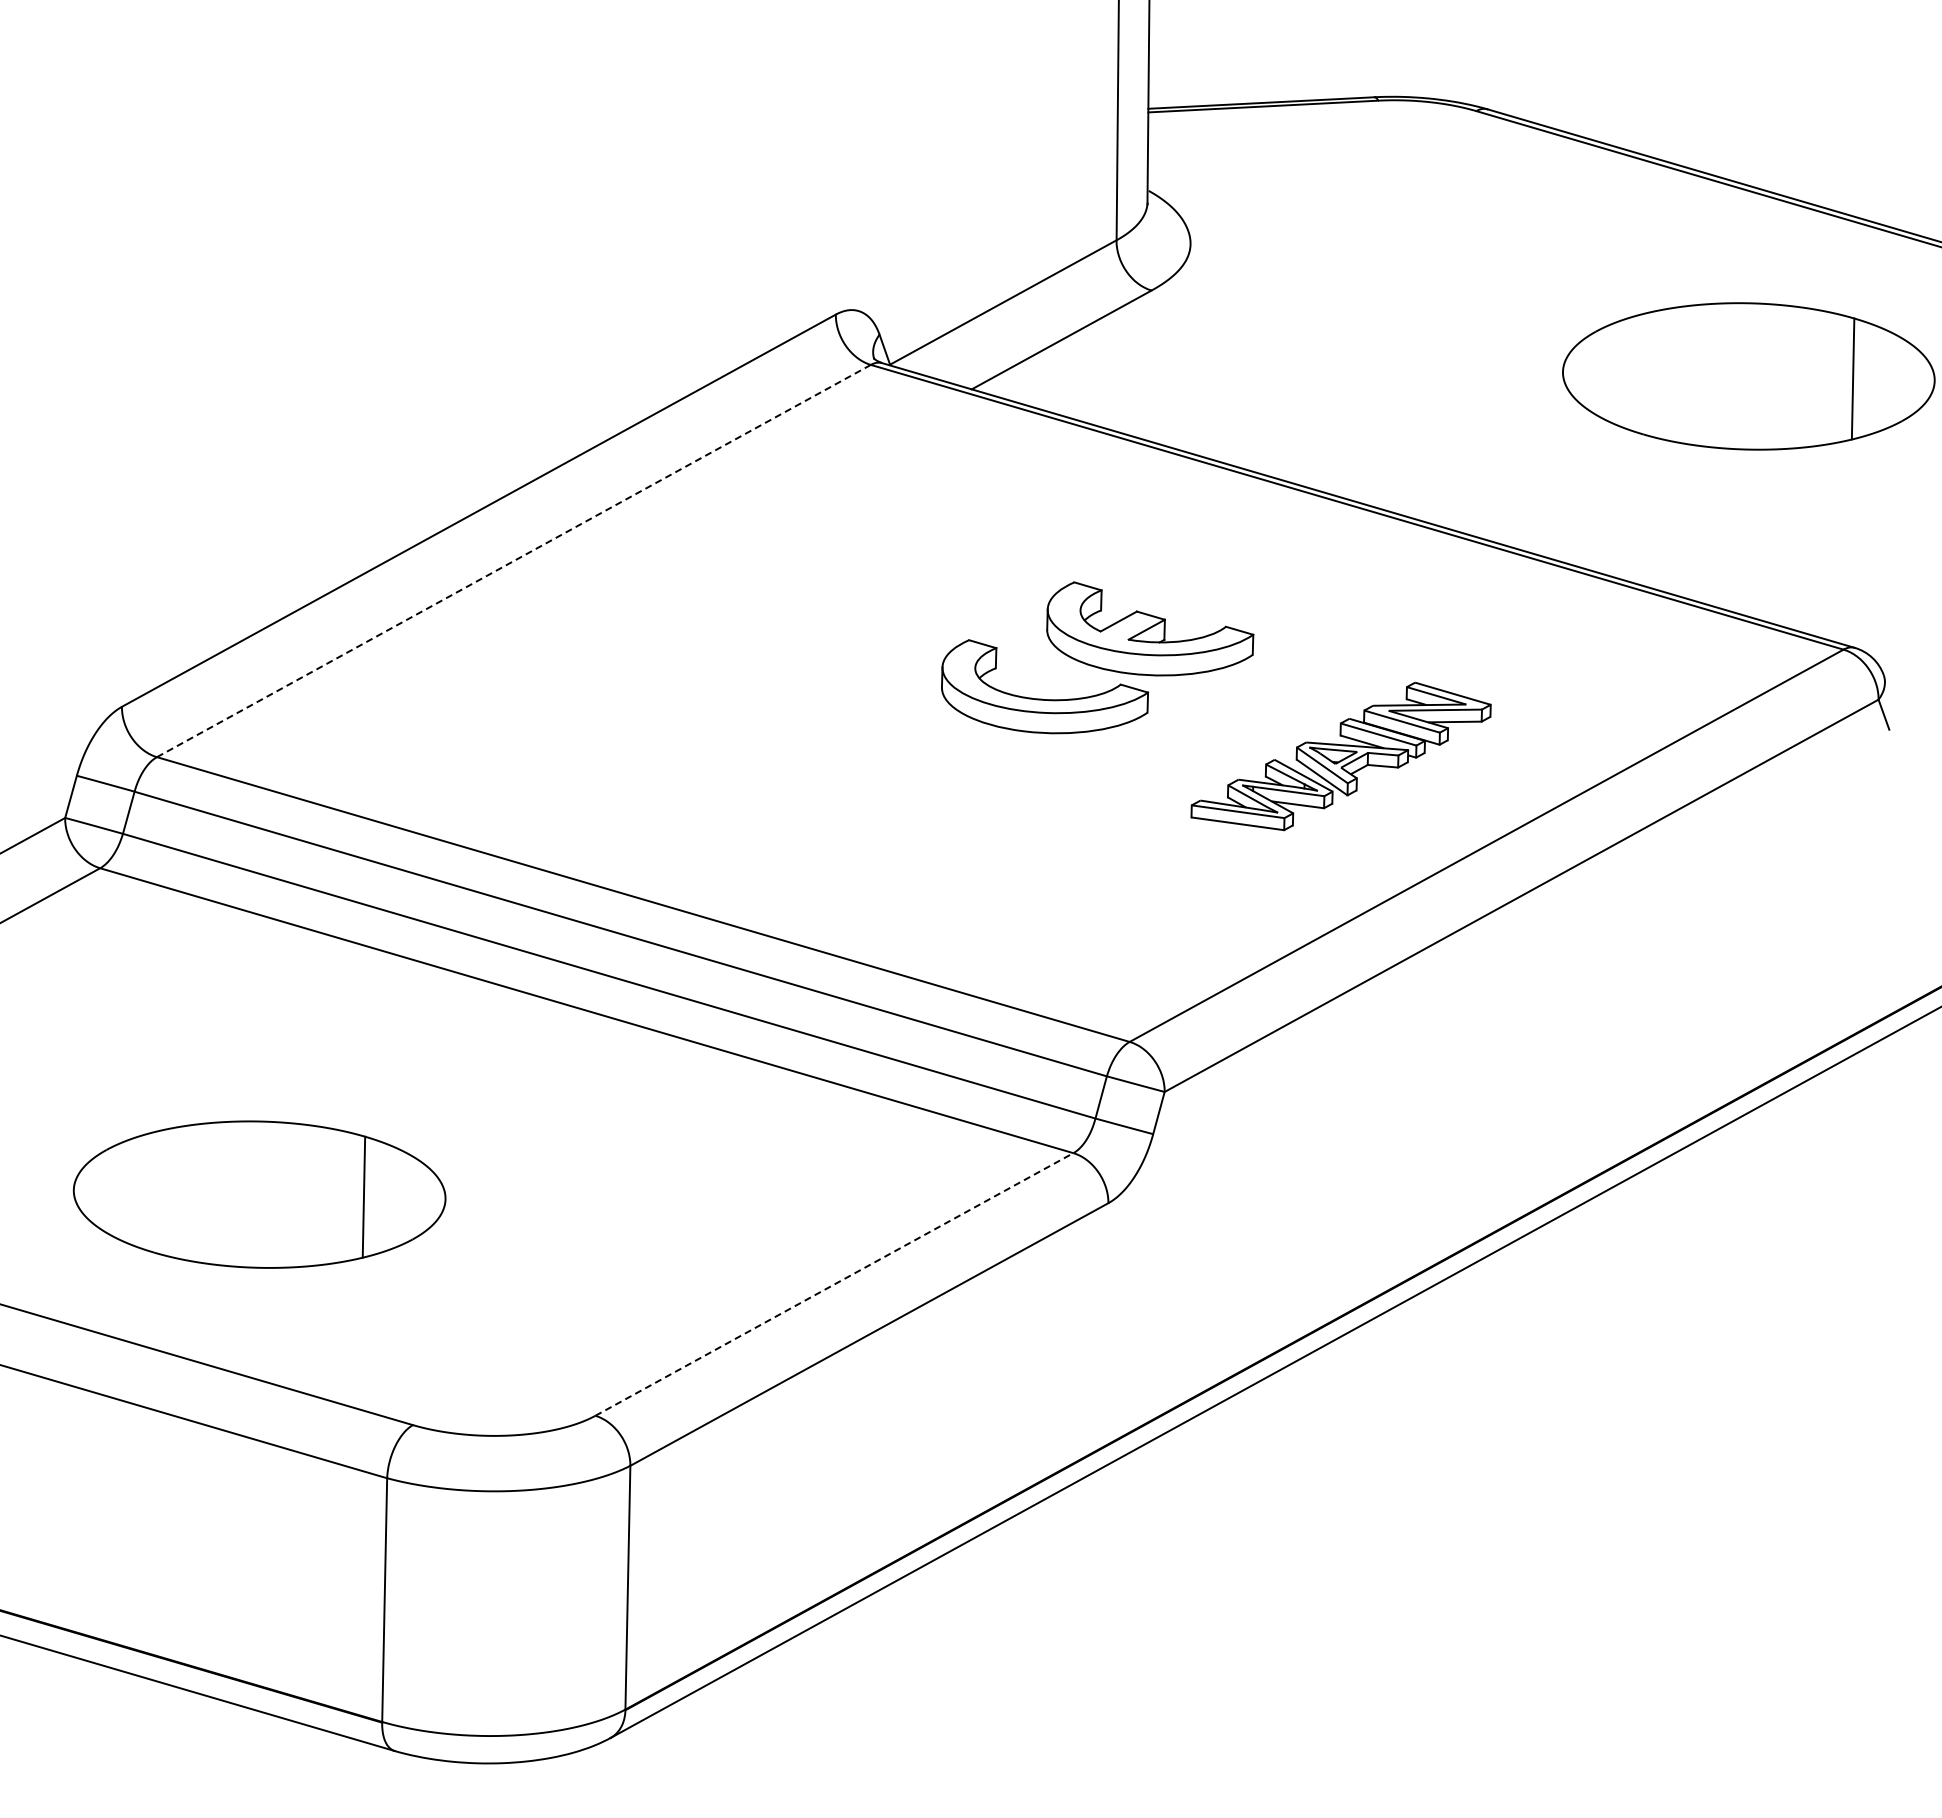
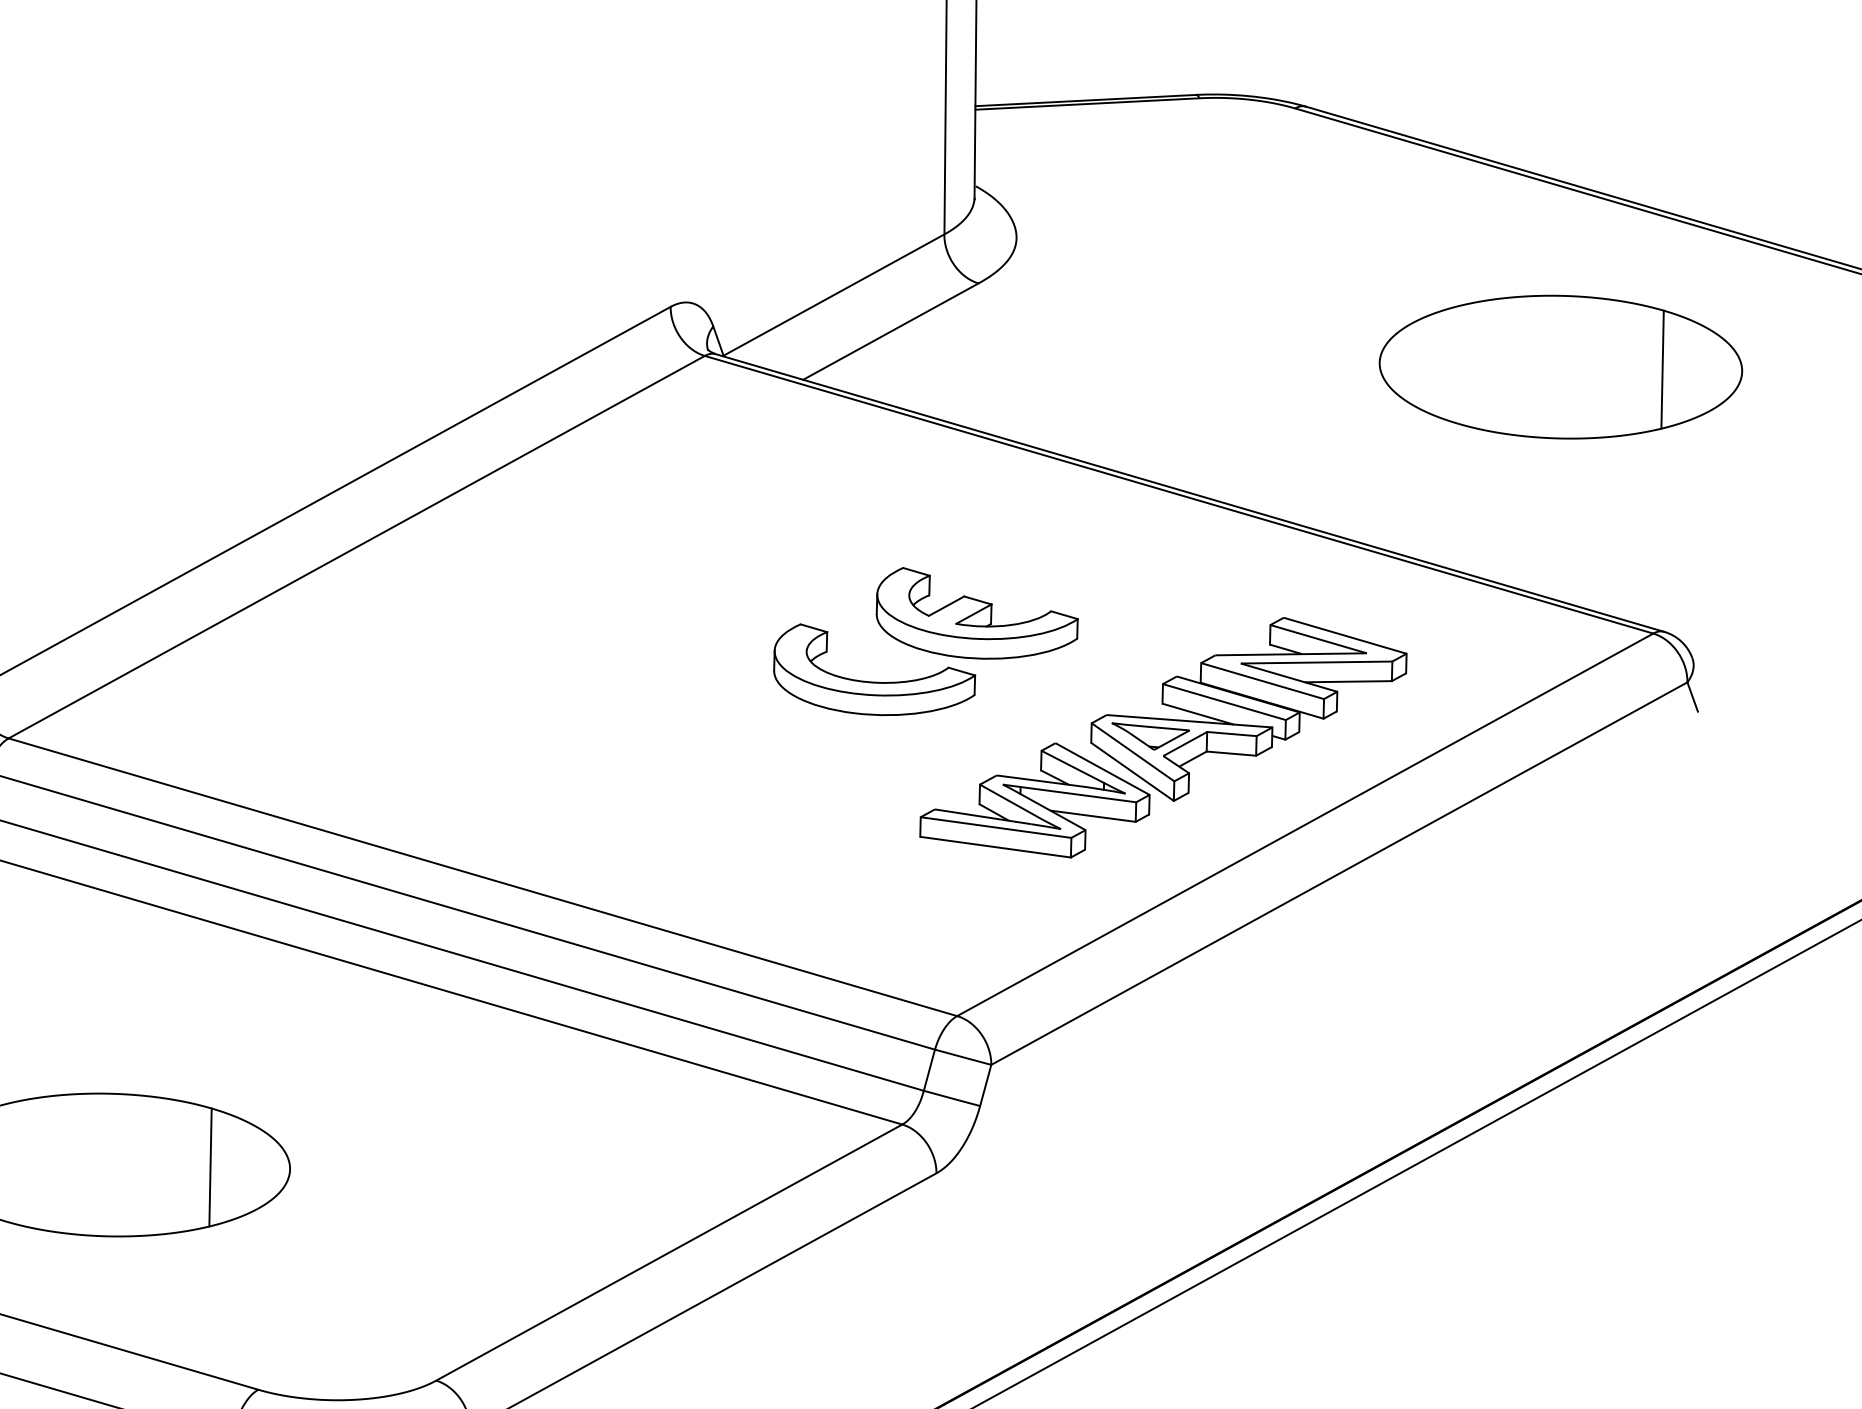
line: (513, 561) -> (356, 547), dashed -> solid
part: (1340, 756) -> (1162, 737), size x1.67
line: (834, 1284) -> (669, 1252), dashed -> solid

